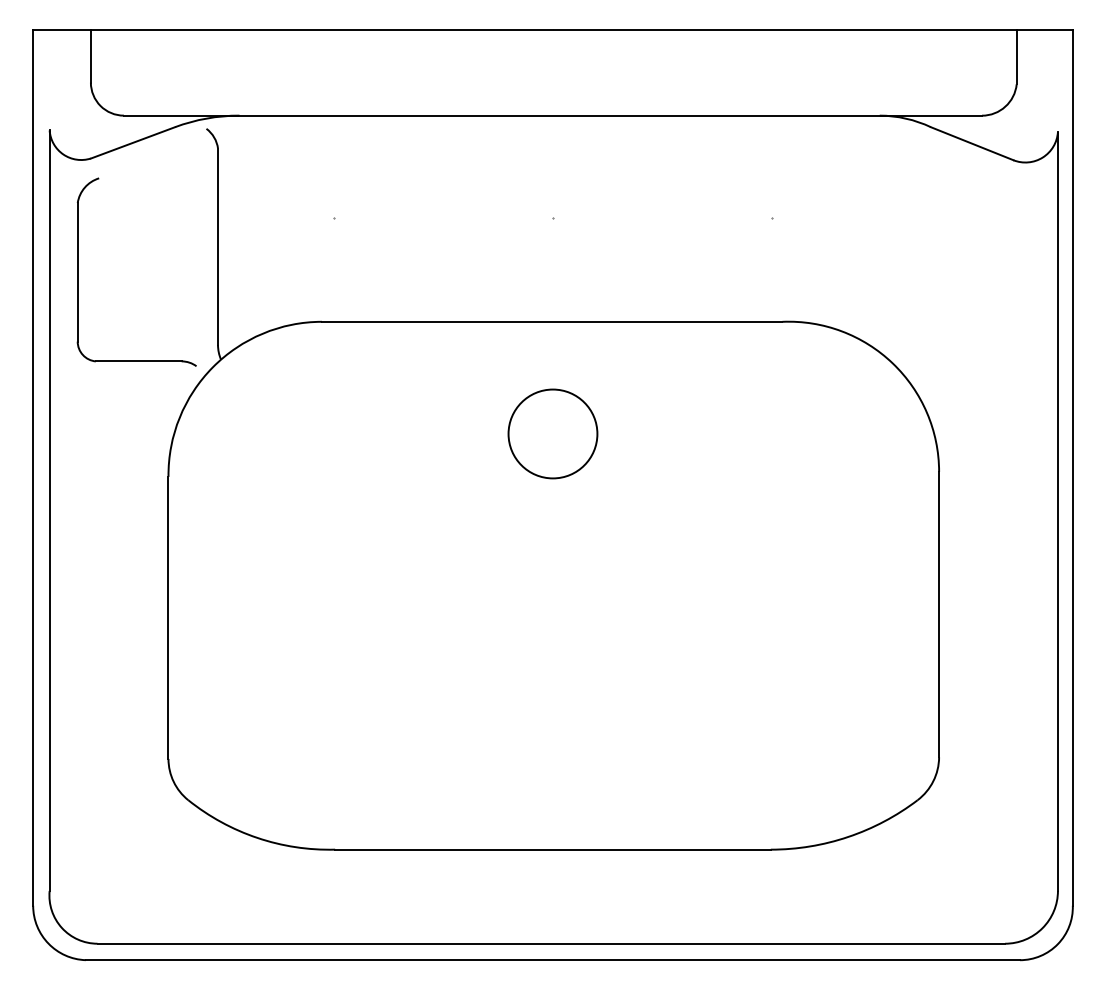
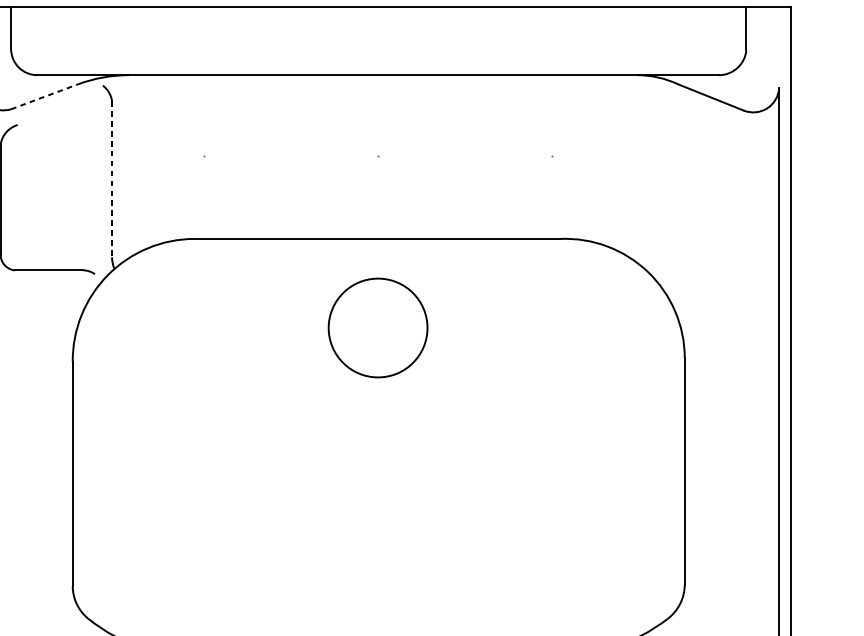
line: (133, 142) -> (44, 96), solid -> dashed
line: (218, 247) -> (112, 179), solid -> dashed
circle: (552, 433) -> (377, 327), size x1.4

